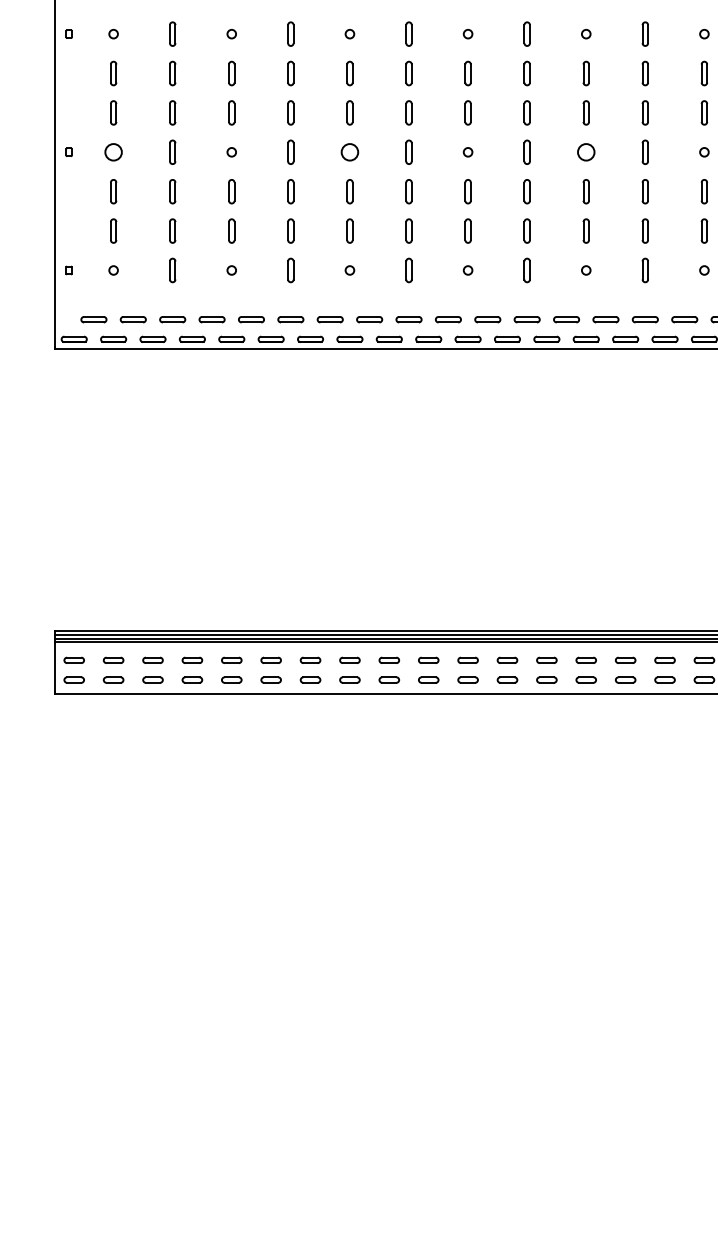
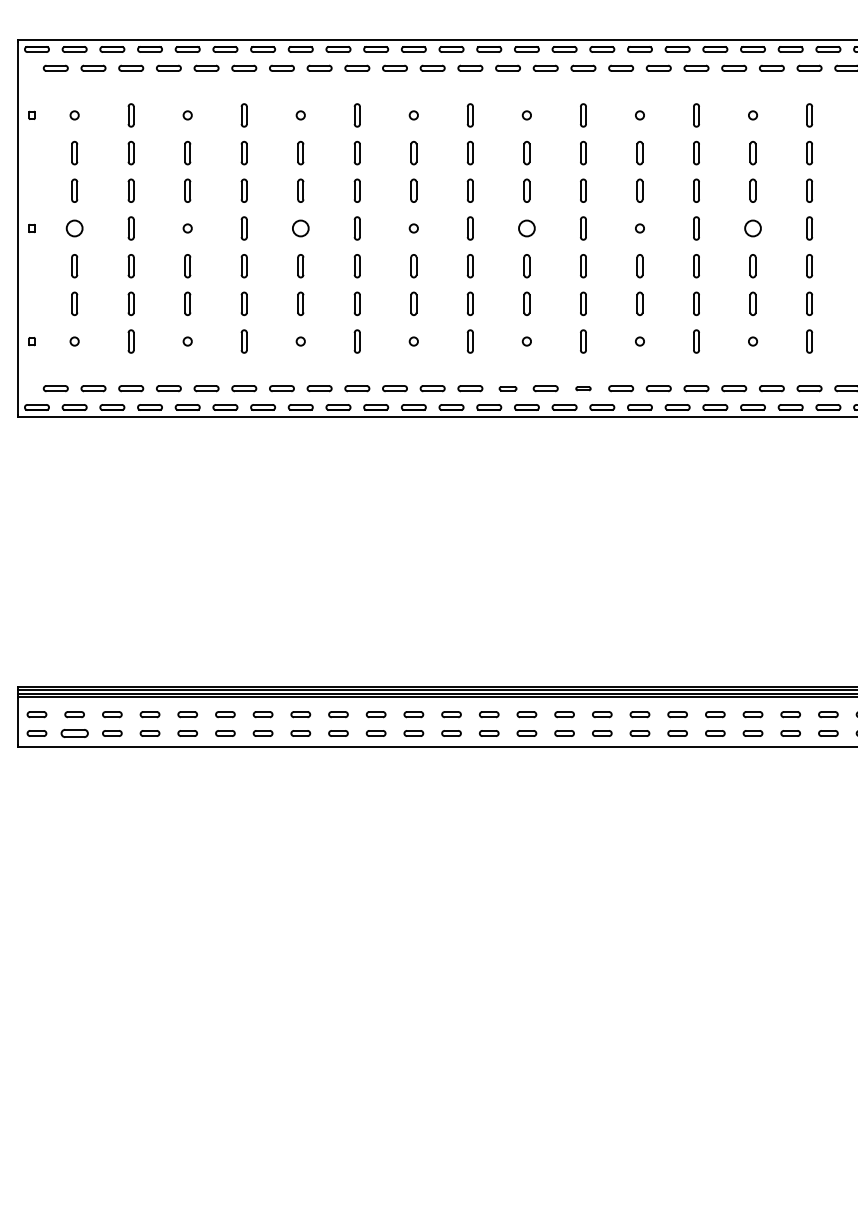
part: (565, 319) -> (507, 388), size x0.7
part: (645, 319) -> (583, 388), size x0.6
part: (113, 680) -> (74, 733), size x1.4

